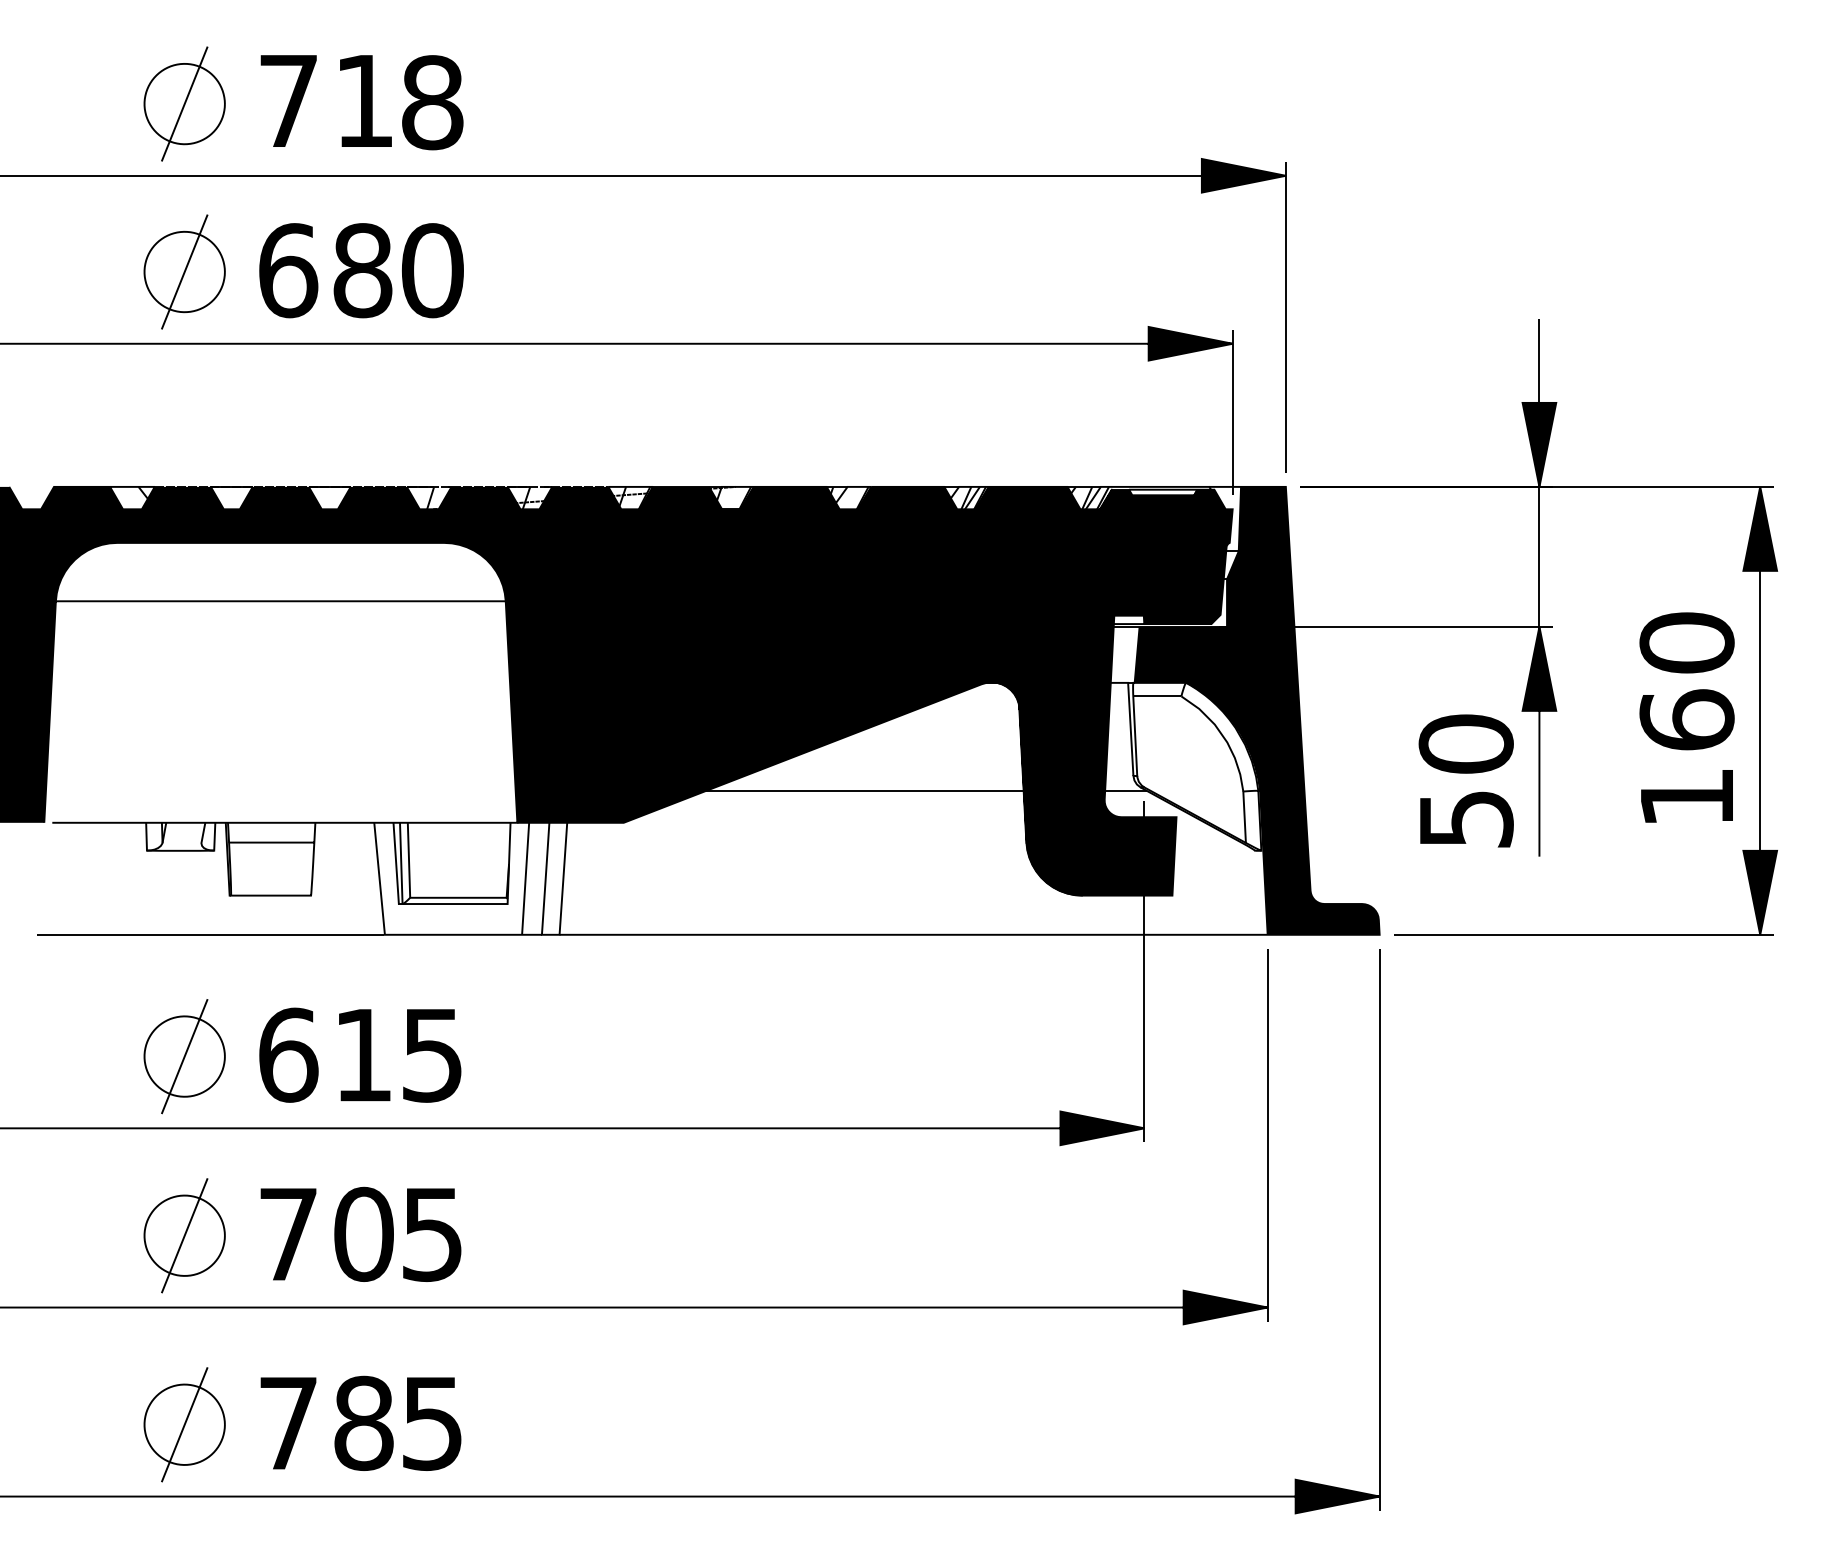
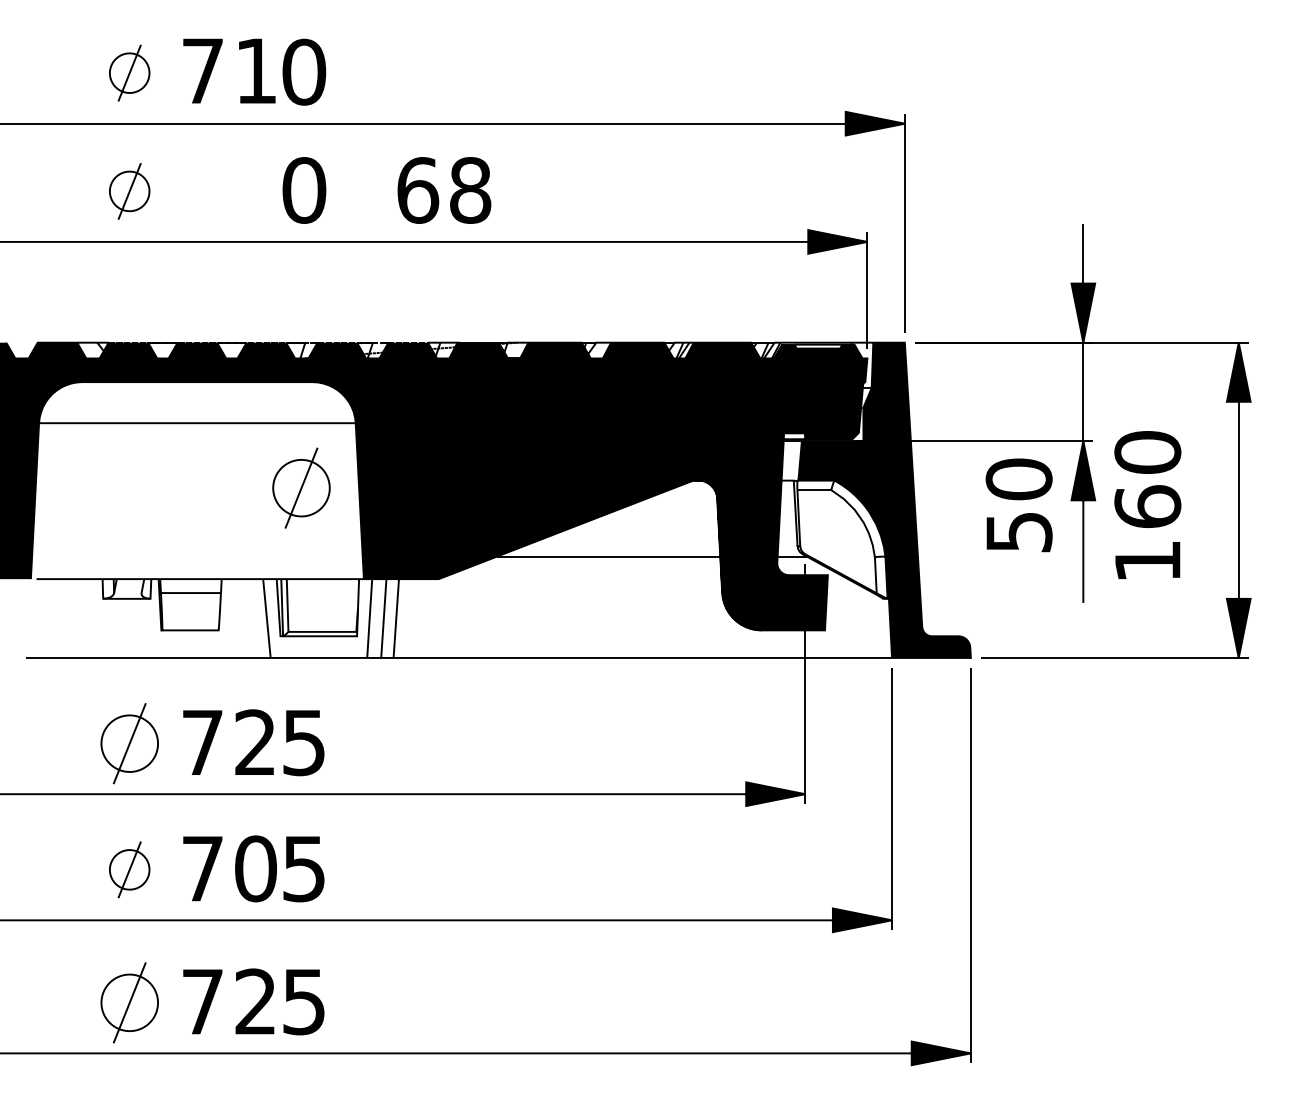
text: (432, 102) -> (304, 72), 8 -> 0
part: (184, 103) -> (129, 72), size x0.7
text: (325, 270) -> (444, 190), moved
part: (184, 271) -> (129, 191), size x0.7
part: (428, 693) -> (301, 488), added
text: (1686, 717) -> (1147, 505), moved
text: (1465, 780) -> (1018, 505), moved
text: (324, 1054) -> (228, 742), 61 -> 72
part: (184, 1235) -> (129, 869), size x0.7
text: (363, 1422) -> (255, 1001), 78 -> 72

